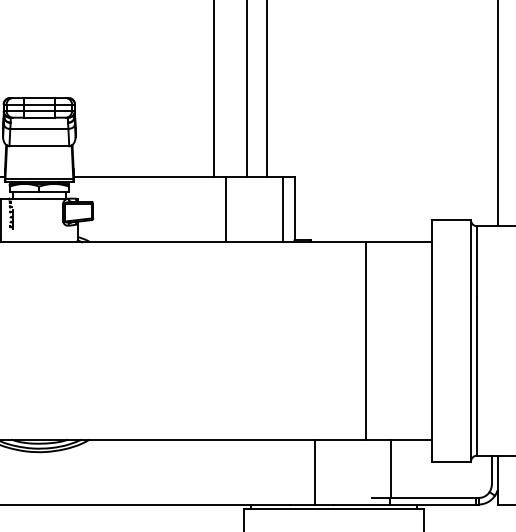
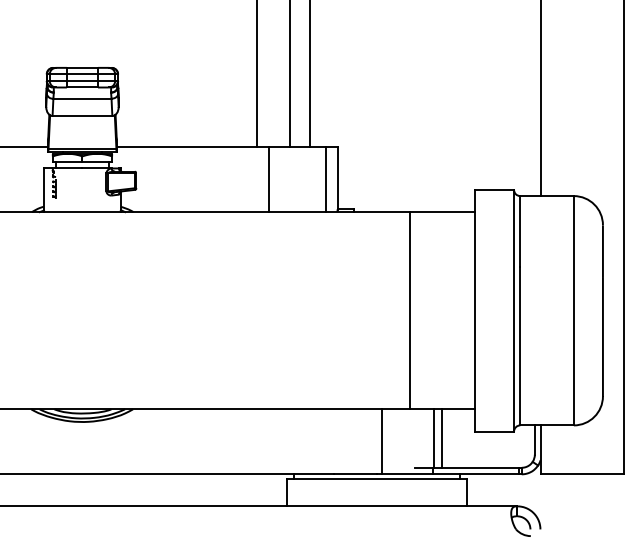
line: (399, 468) -> (442, 438), added
line: (315, 471) -> (382, 441), moved

